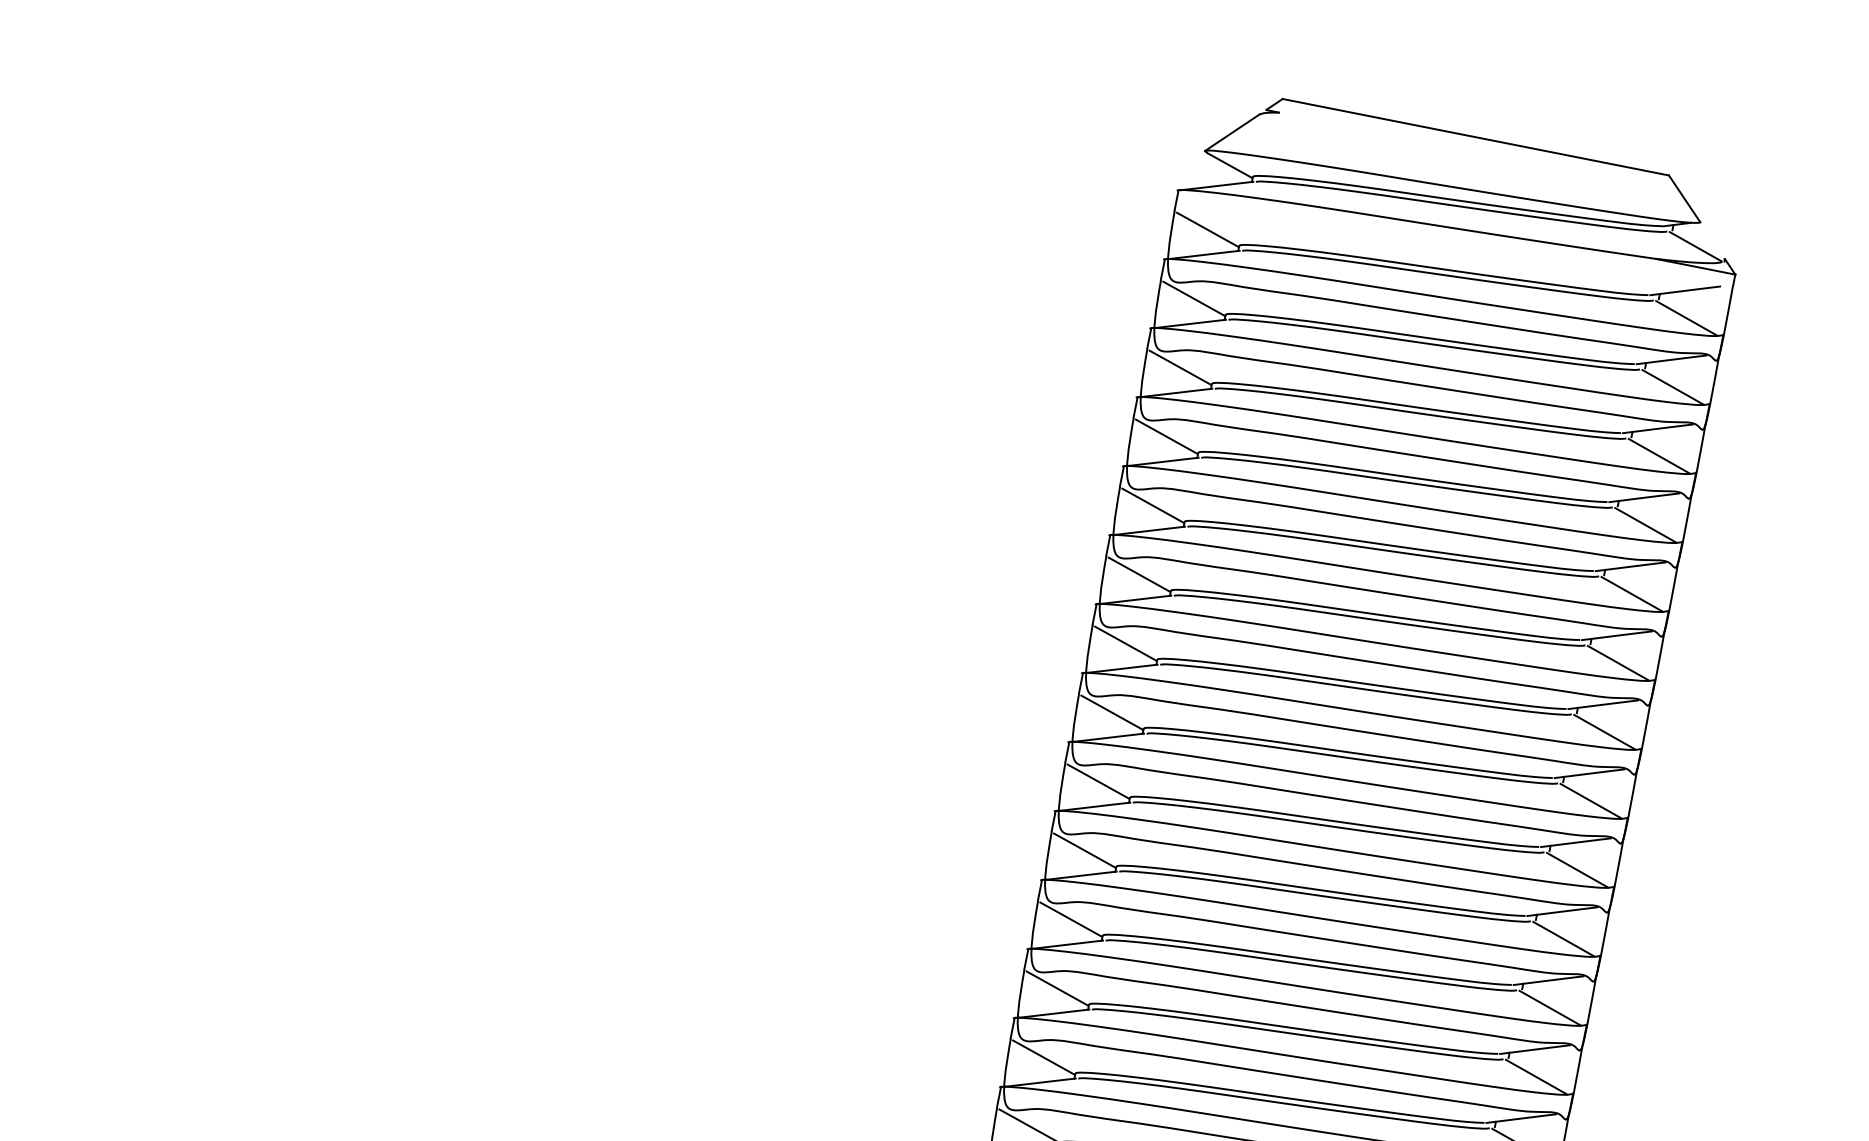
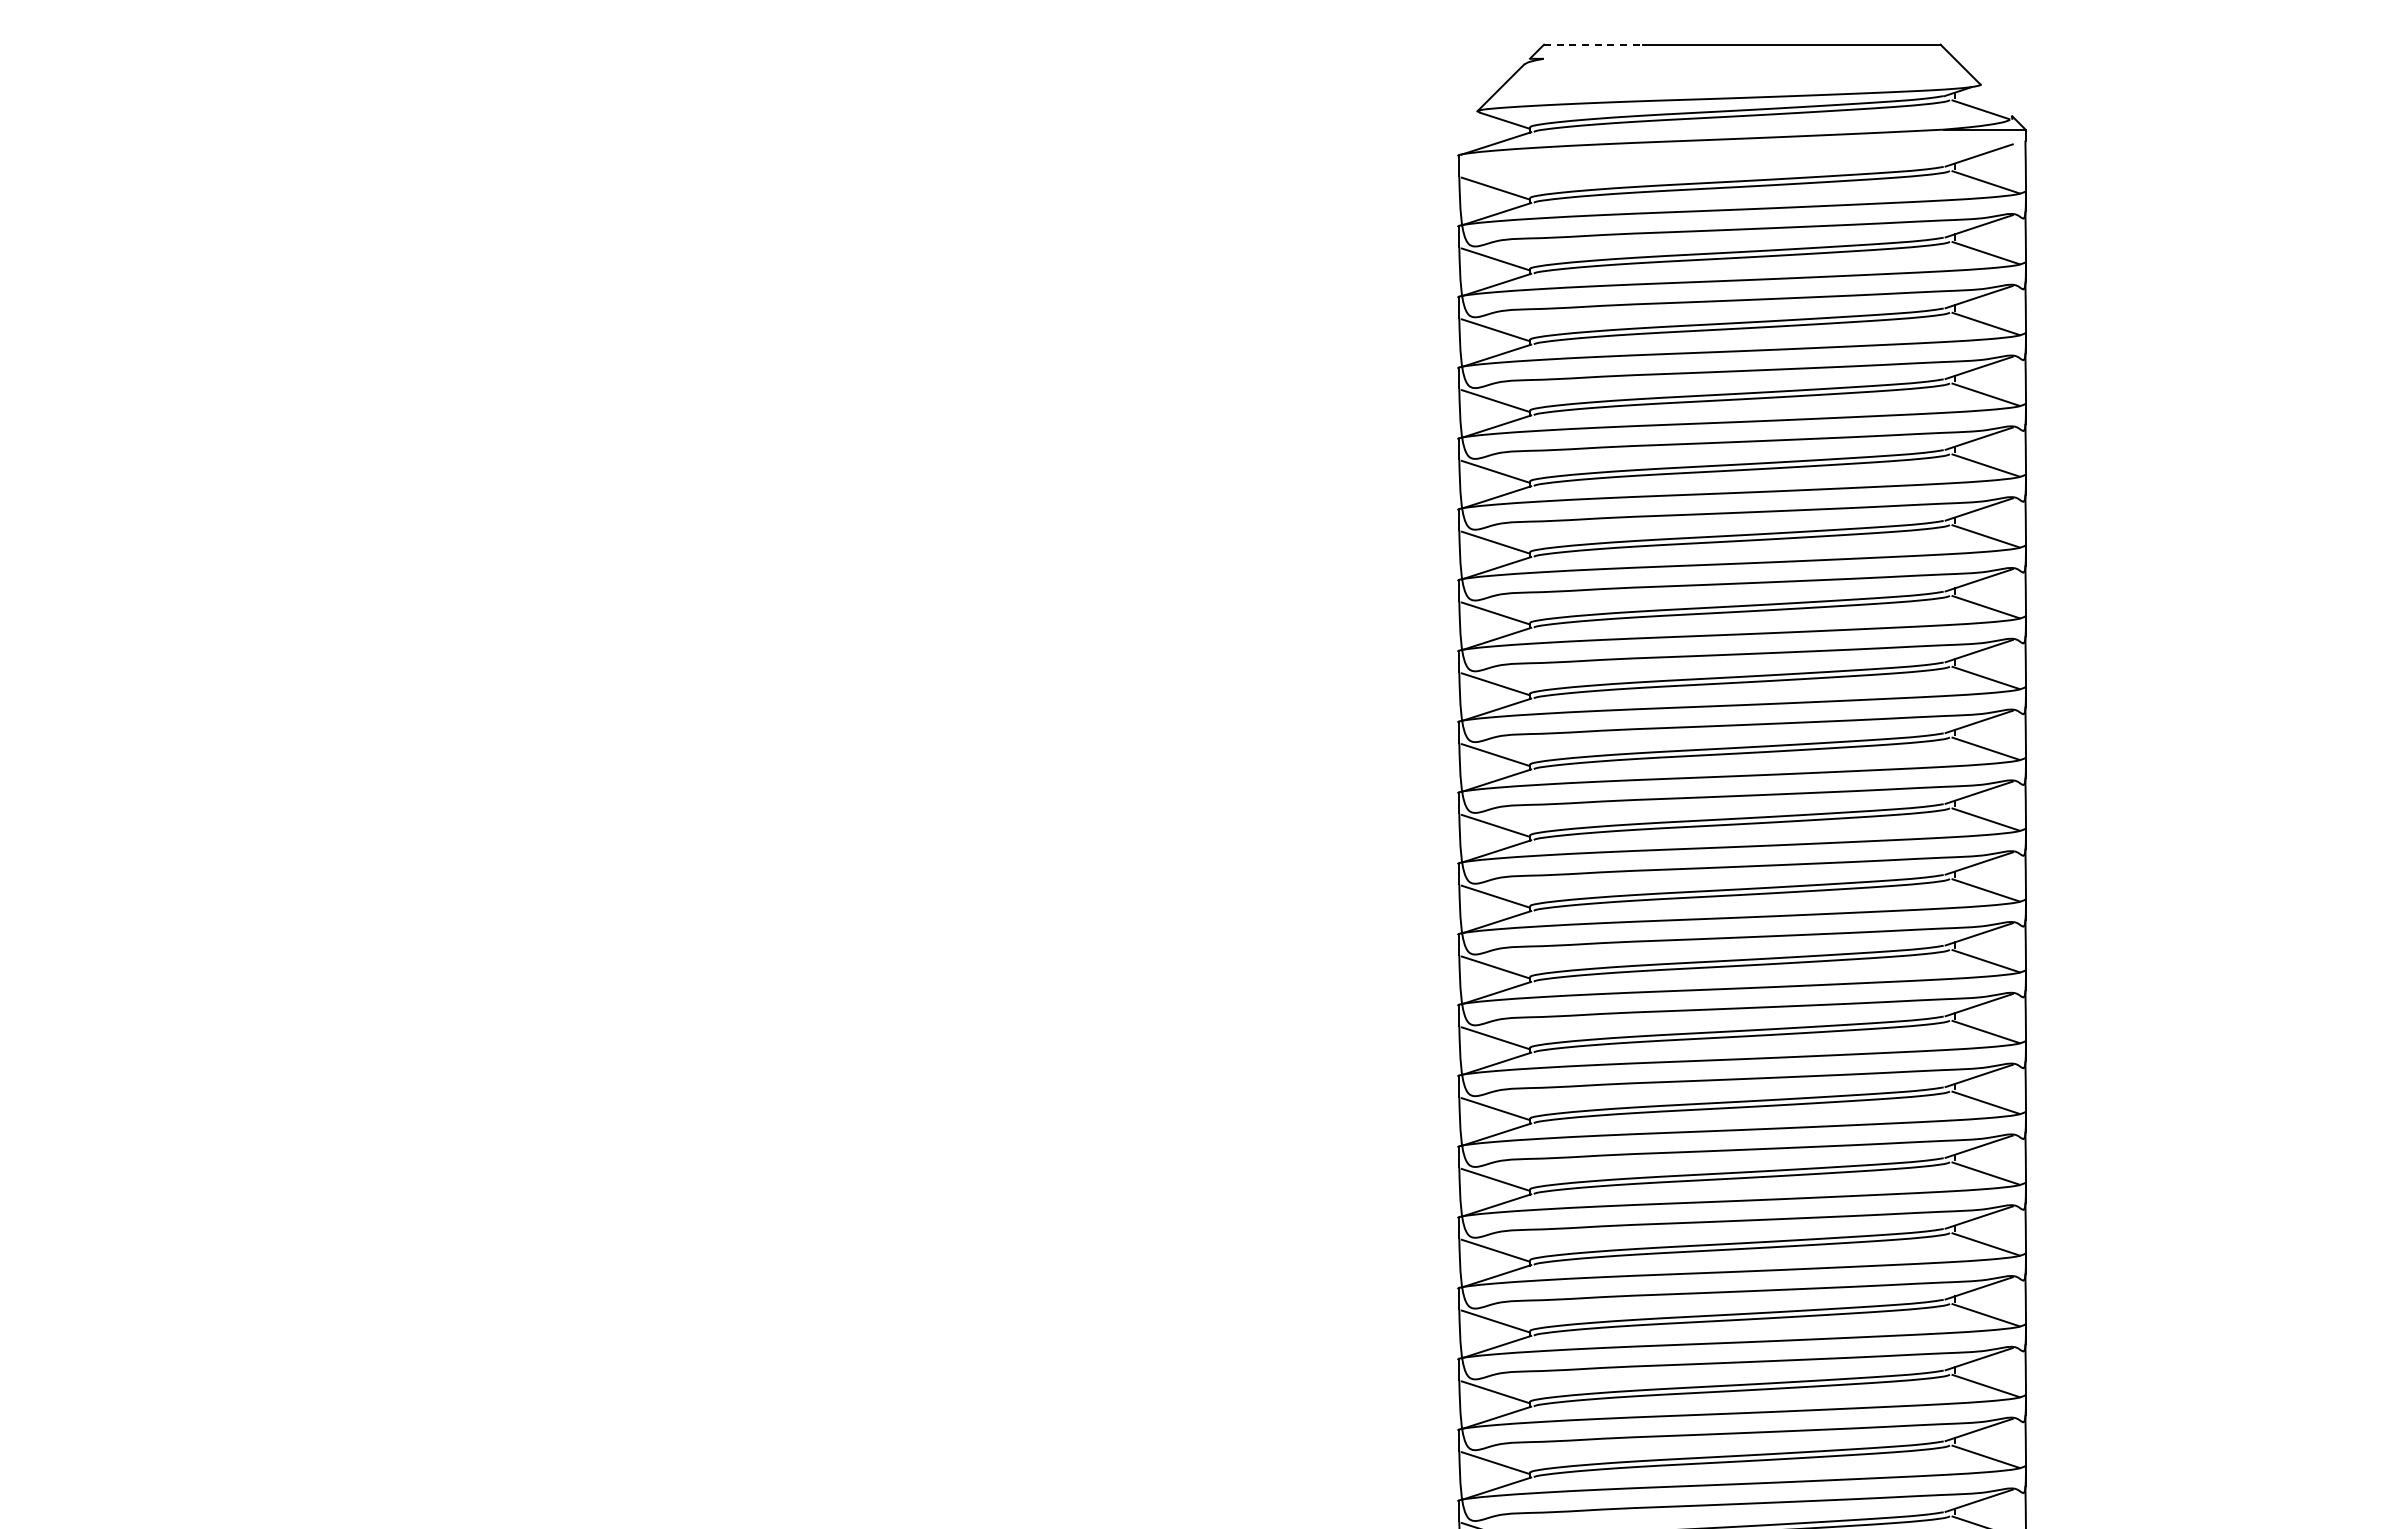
line: (1330, 108) -> (1593, 44), solid -> dashed

